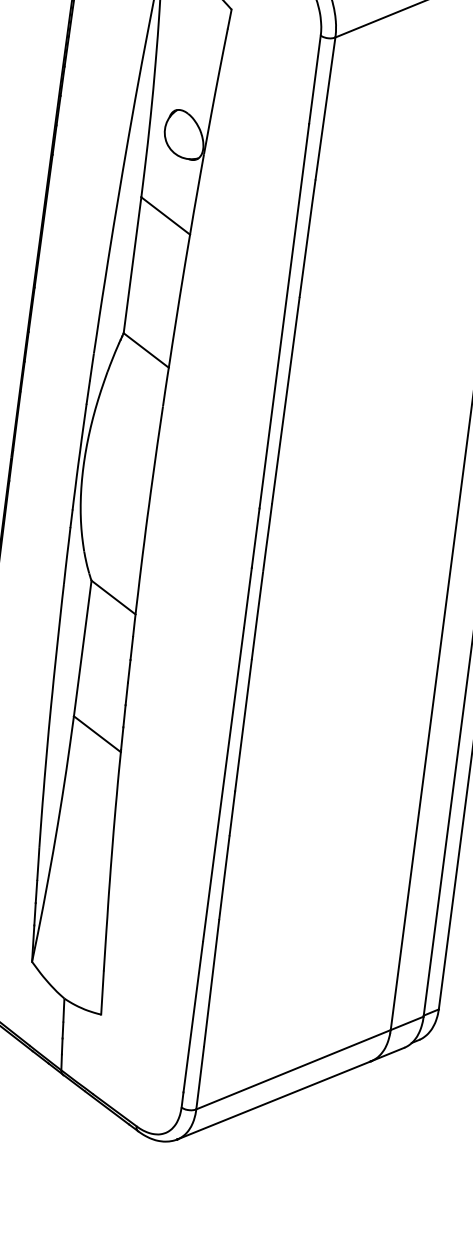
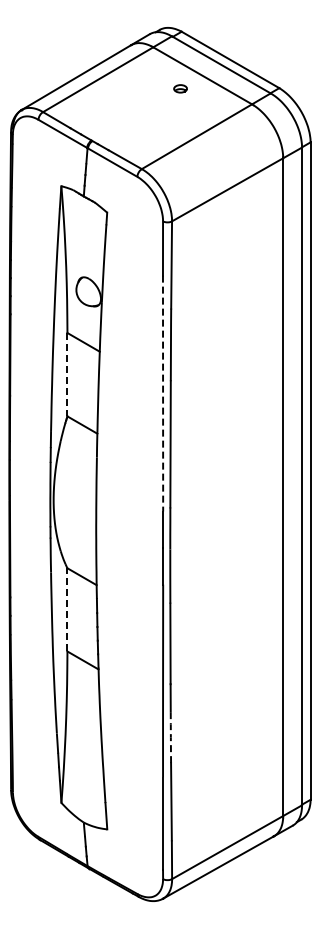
line: (132, 264) -> (67, 374), solid -> dashed
line: (285, 316) -> (163, 393), solid -> dashed
line: (82, 647) -> (67, 609), solid -> dashed
line: (223, 876) -> (170, 736), solid -> dashed

